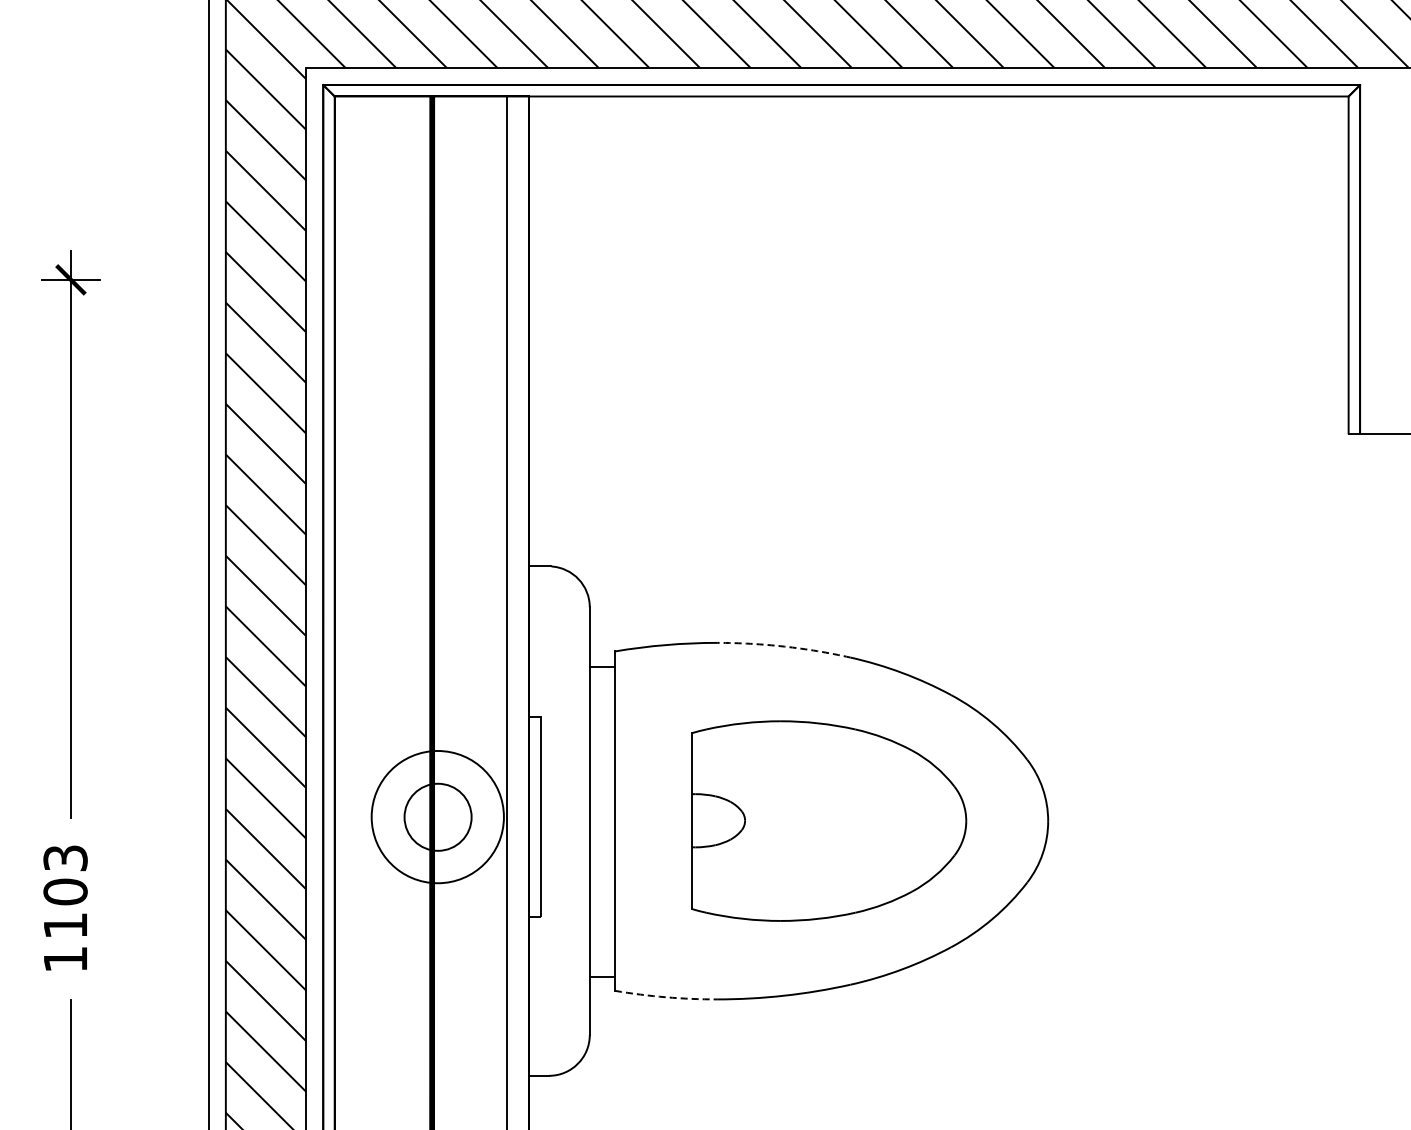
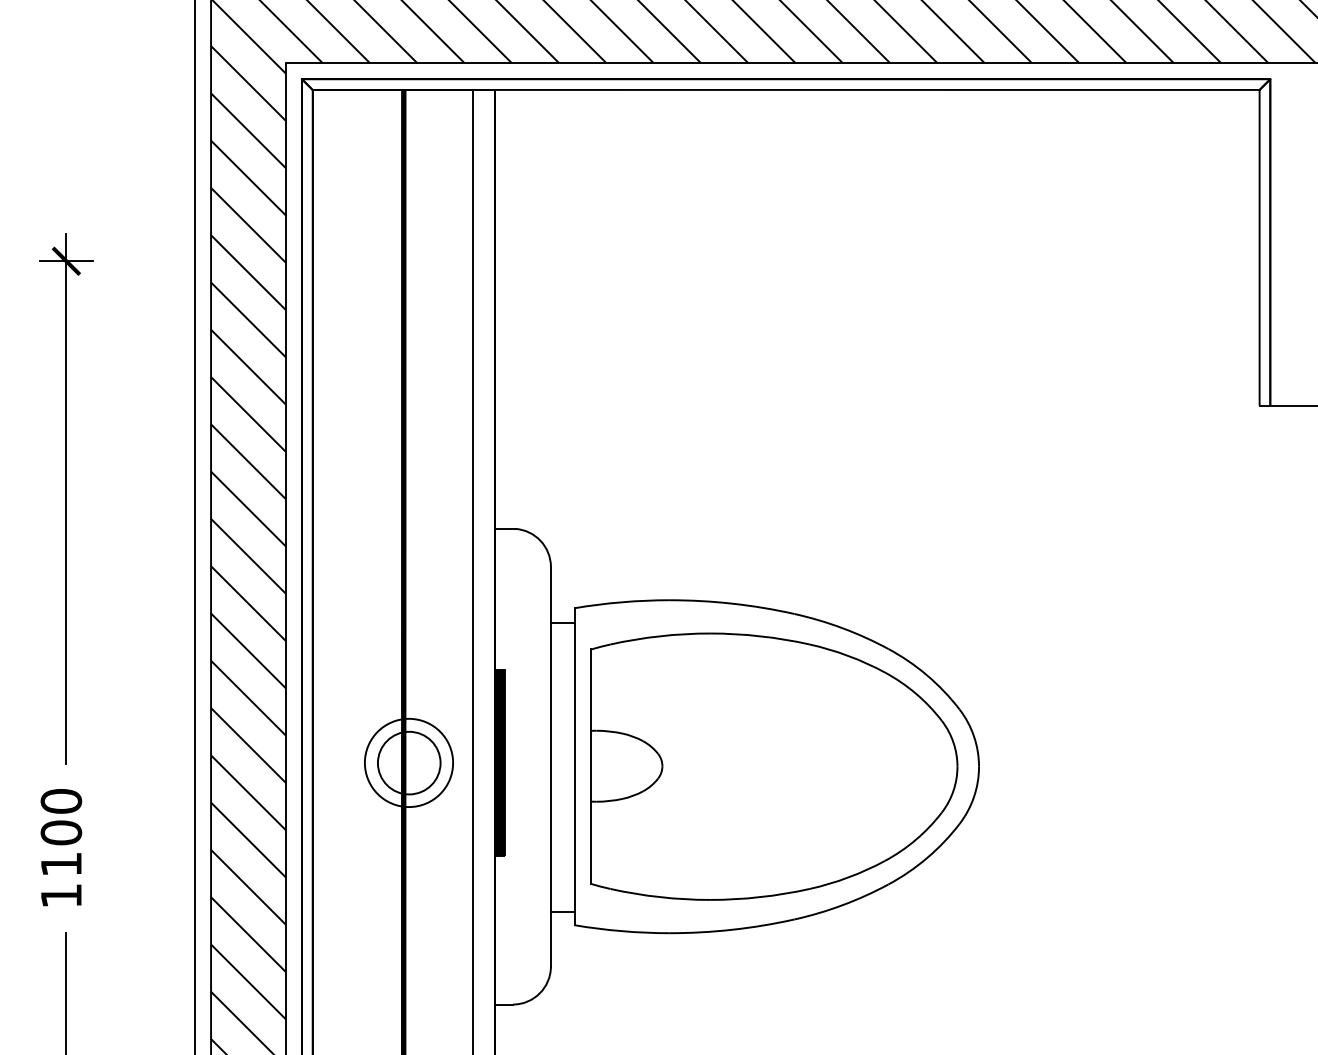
arc: (784, 646) -> (732, 603), dashed -> solid
circle: (437, 816) -> (408, 762), size x0.71
fill: (534, 816) -> (499, 762), added
part: (828, 820) -> (773, 766), size x1.43
text: (65, 858) -> (61, 801), 1103 -> 1100
arc: (665, 997) -> (621, 931), dashed -> solid

